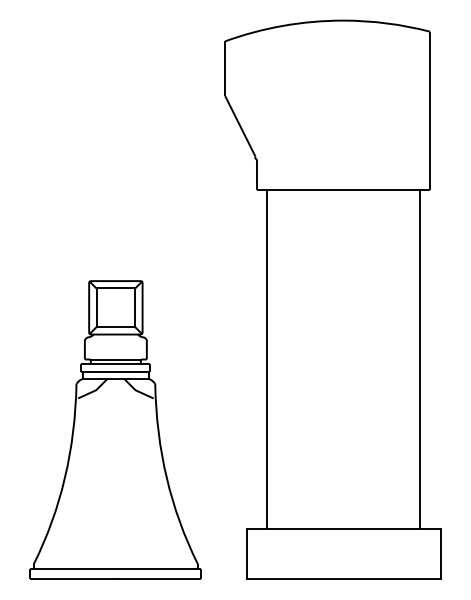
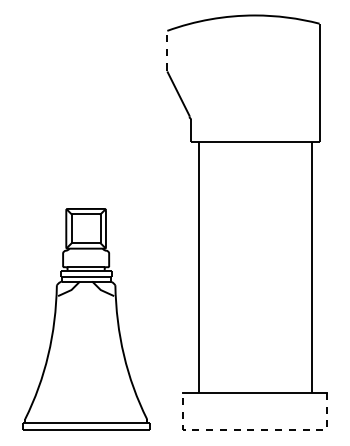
line: (225, 67) -> (167, 50), solid -> dashed
line: (343, 579) -> (255, 430), solid -> dashed

